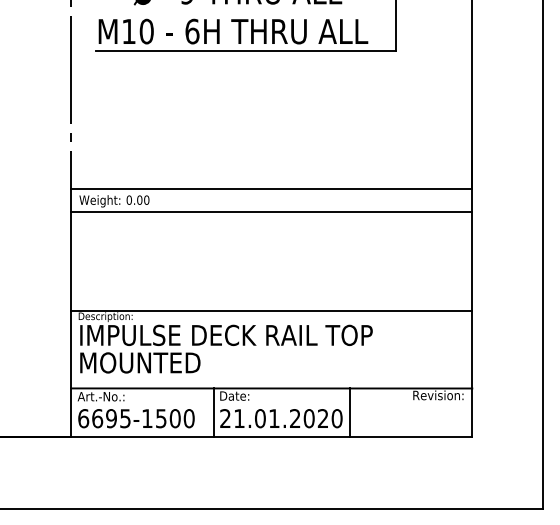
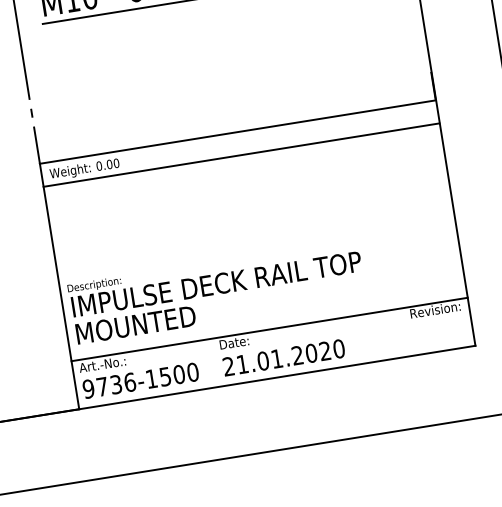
line: (271, 311) -> (257, 253), removed
line: (214, 412) -> (216, 362), removed
line: (350, 412) -> (351, 340), removed
text: (104, 418) -> (109, 385), 6695-1500 -> 9736-1500

